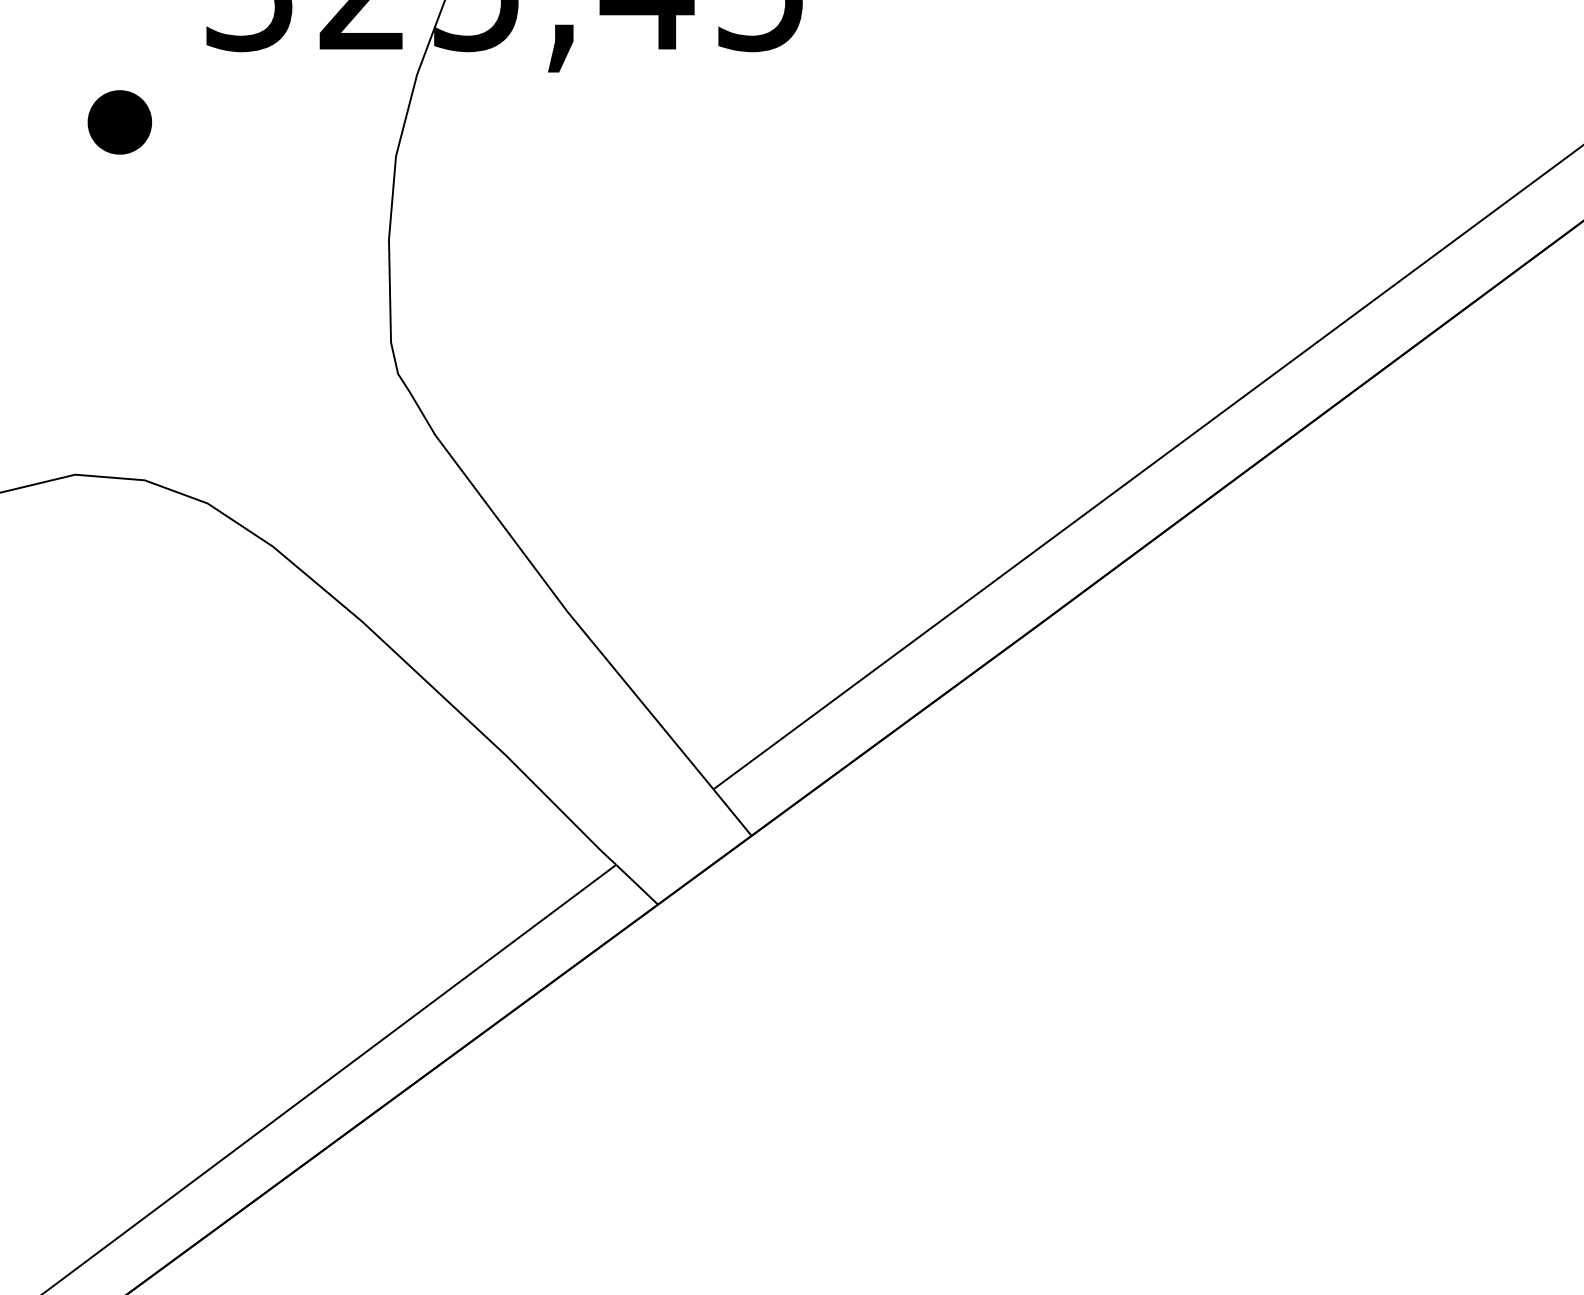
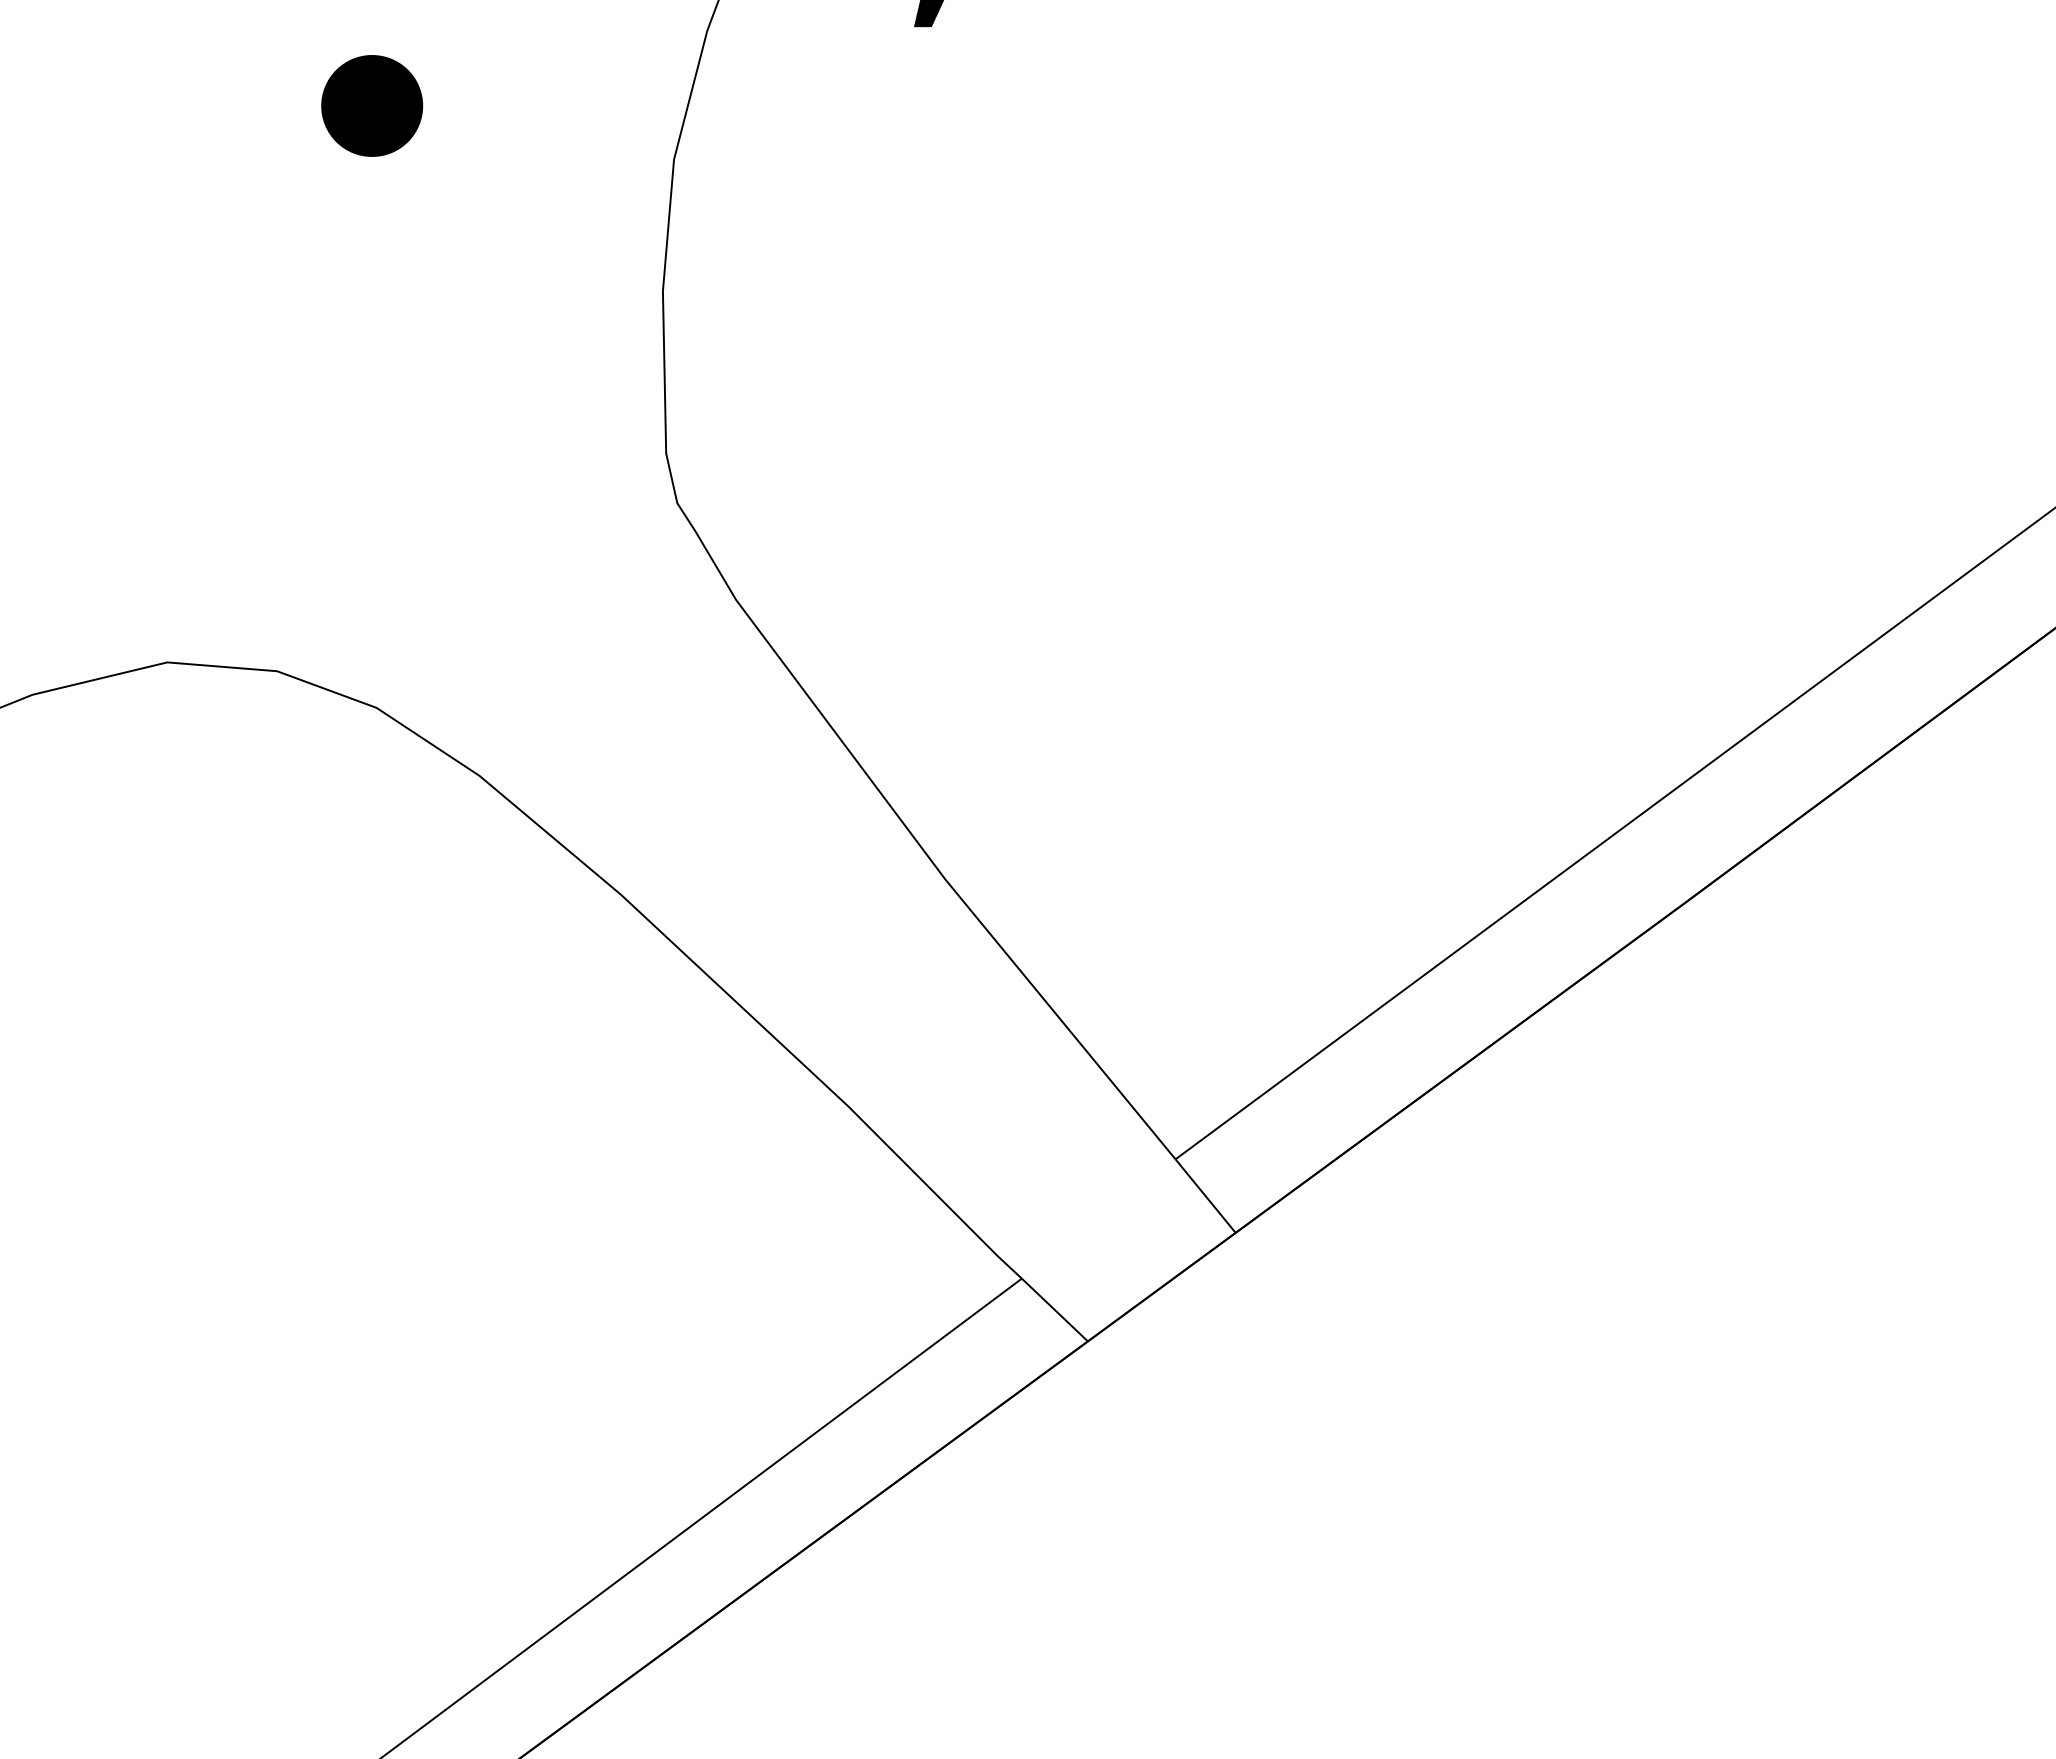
part: (119, 122) -> (371, 106), moved

